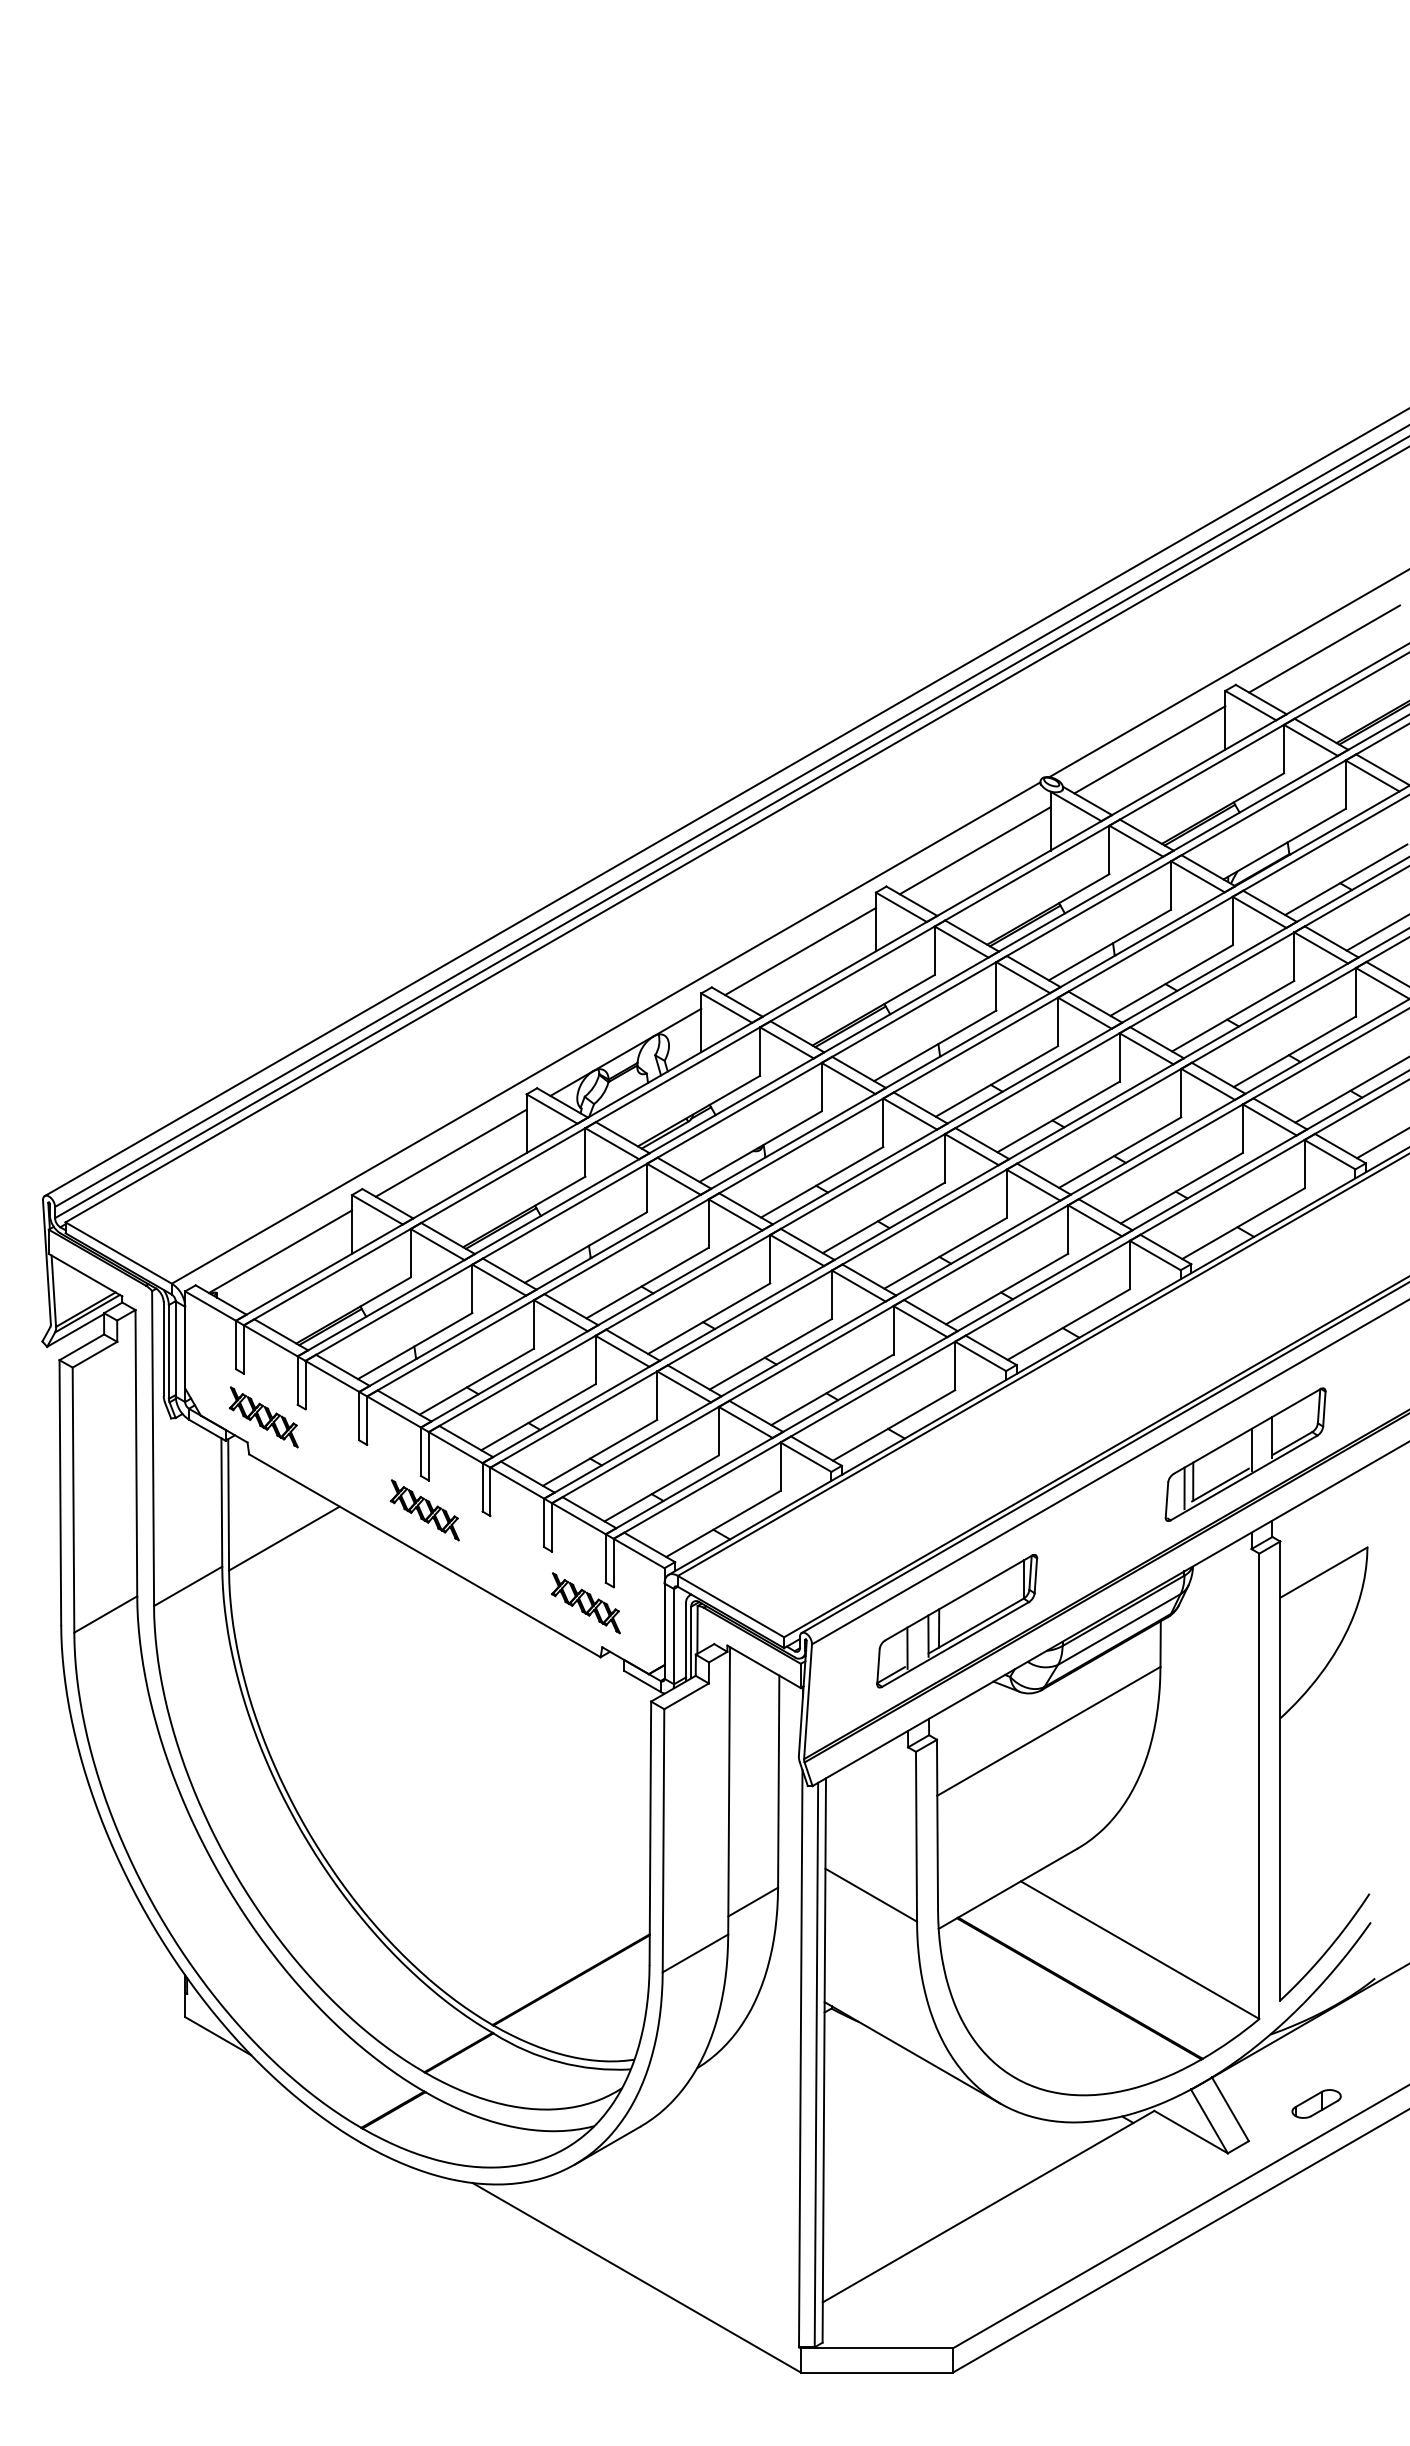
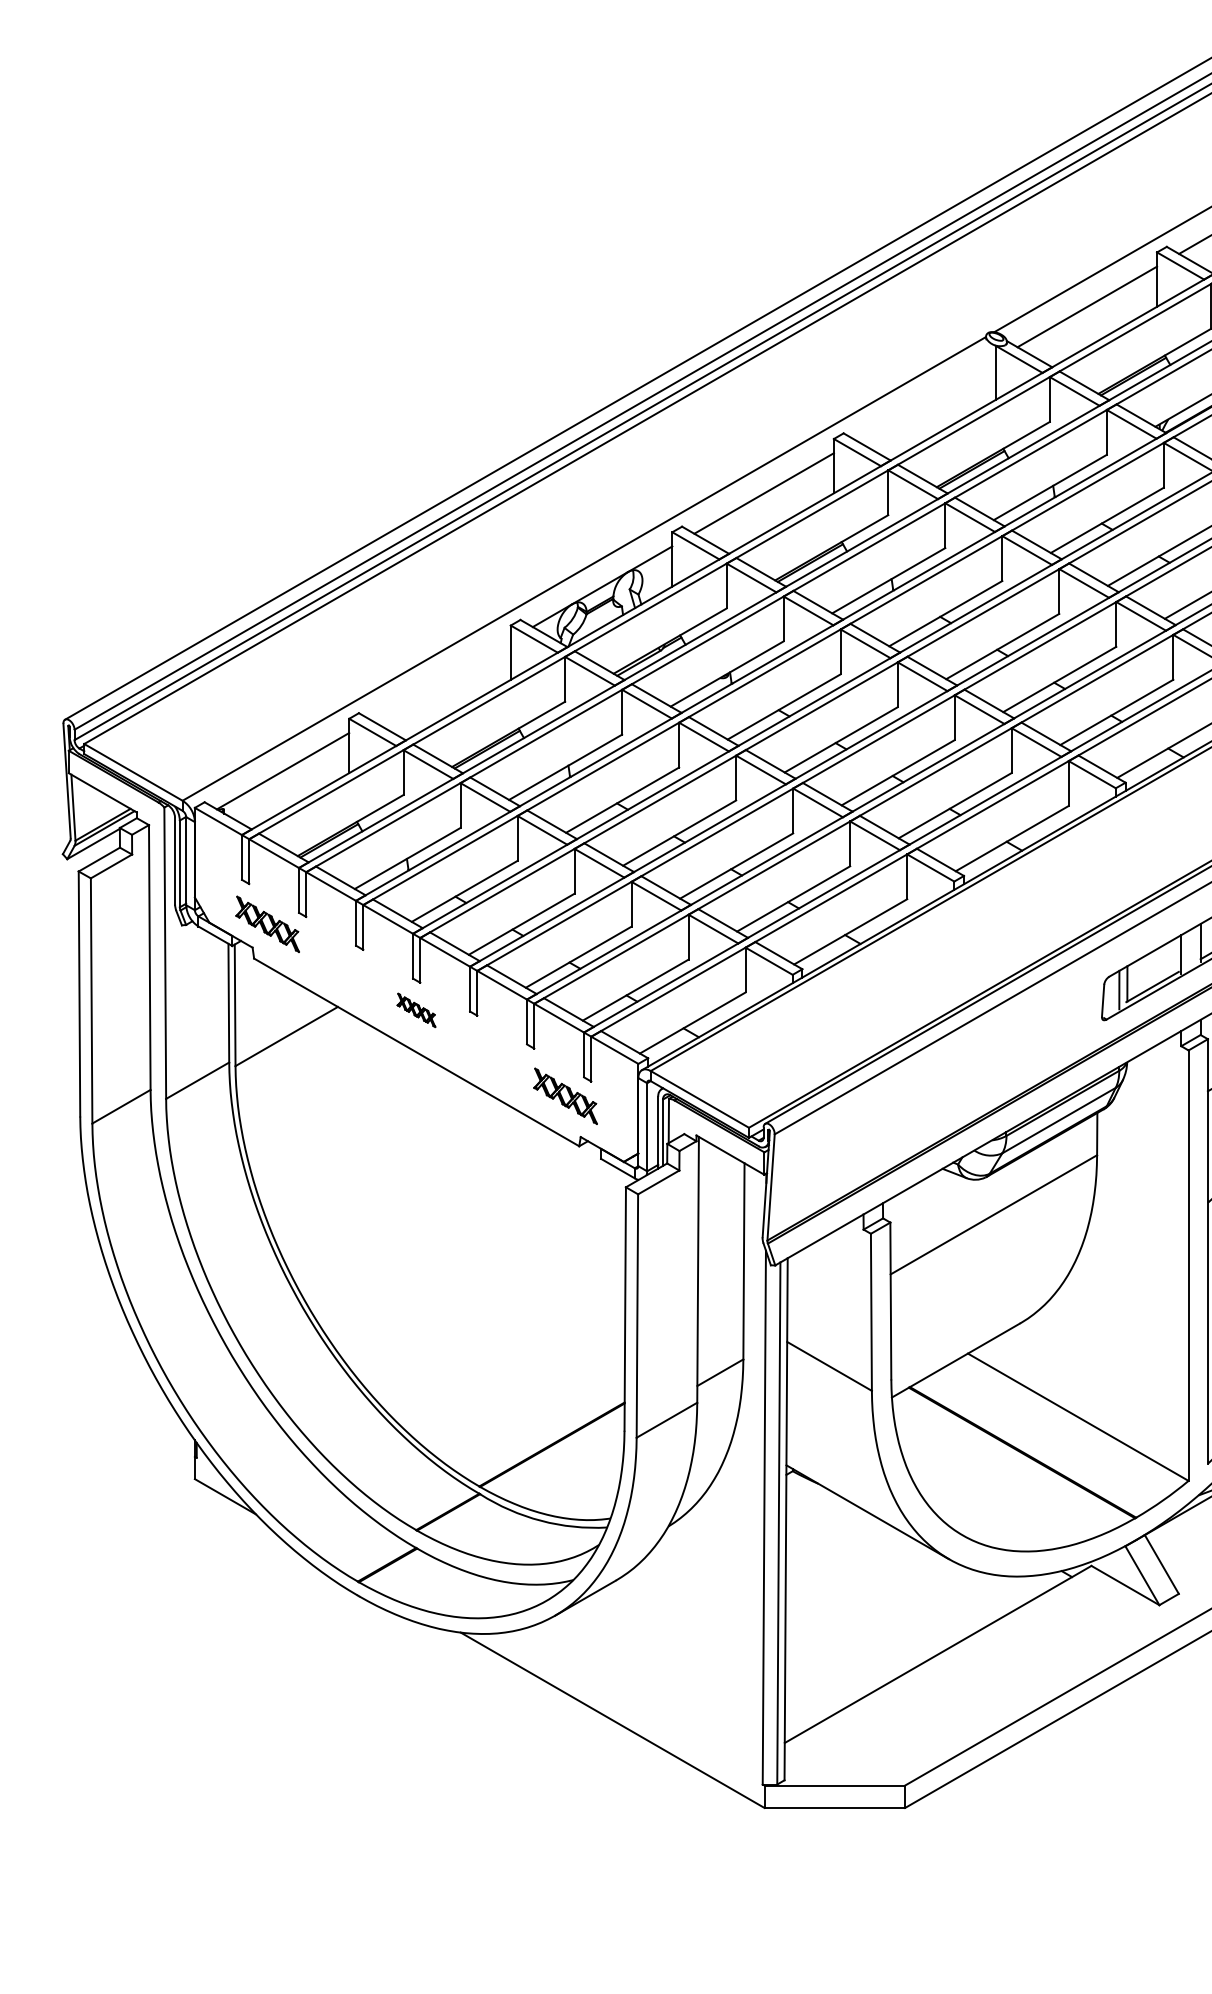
line: (974, 850) -> (925, 400), removed
line: (450, 1152) -> (440, 679), removed
part: (424, 1510) -> (416, 1010), size x0.6
part: (957, 1621) -> (909, 1113), removed

